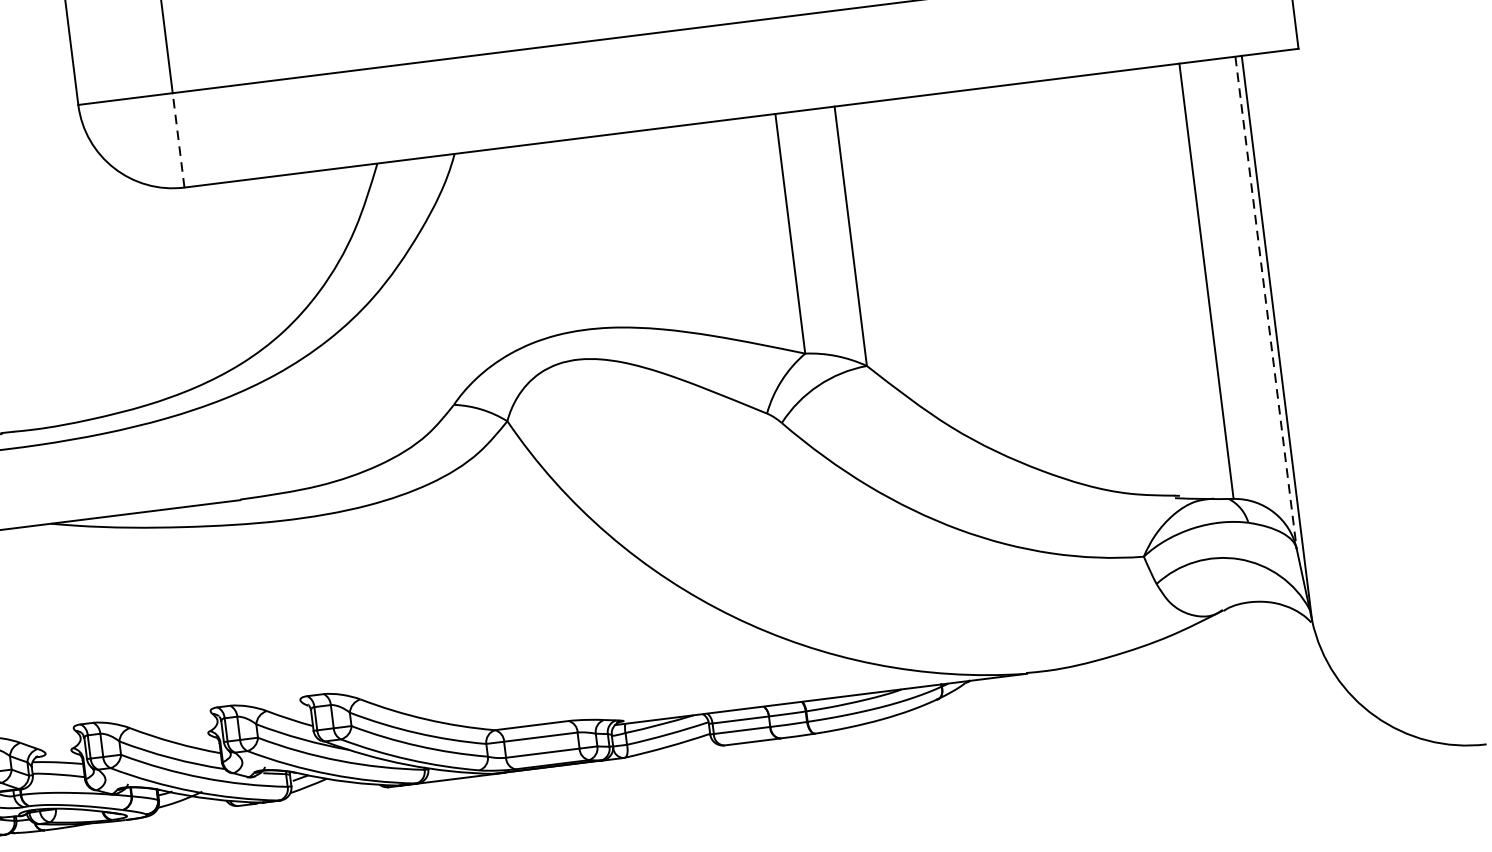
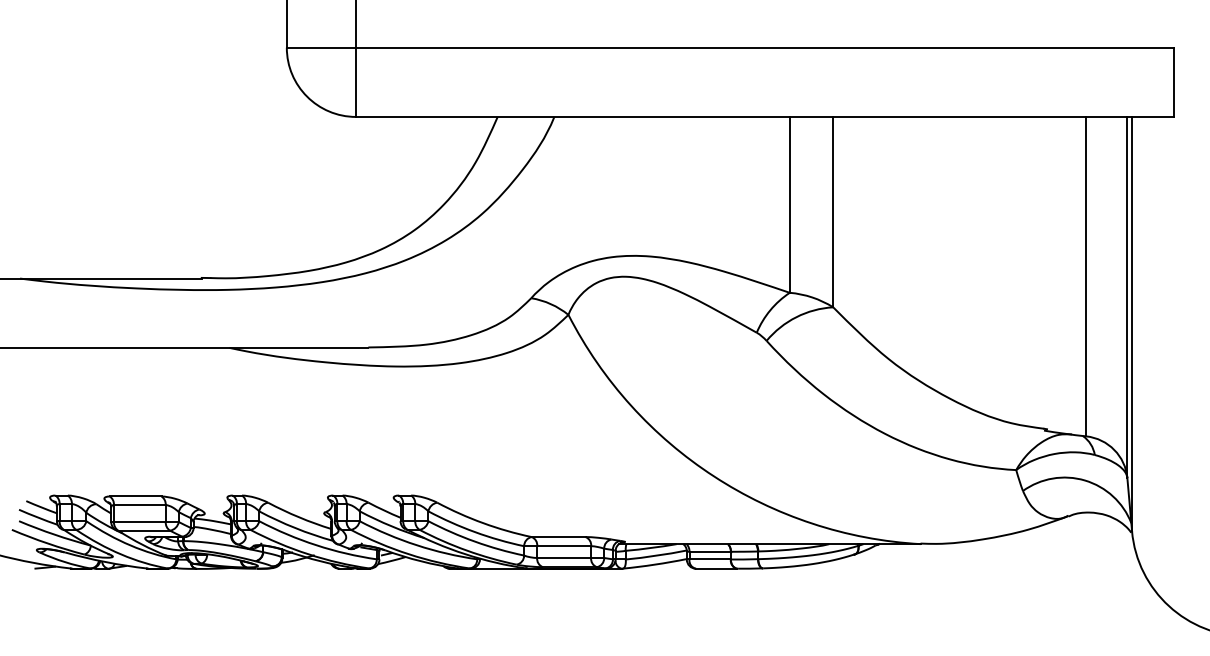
line: (179, 140) -> (356, 82), dashed -> solid
line: (1266, 302) -> (1127, 297), dashed -> solid

